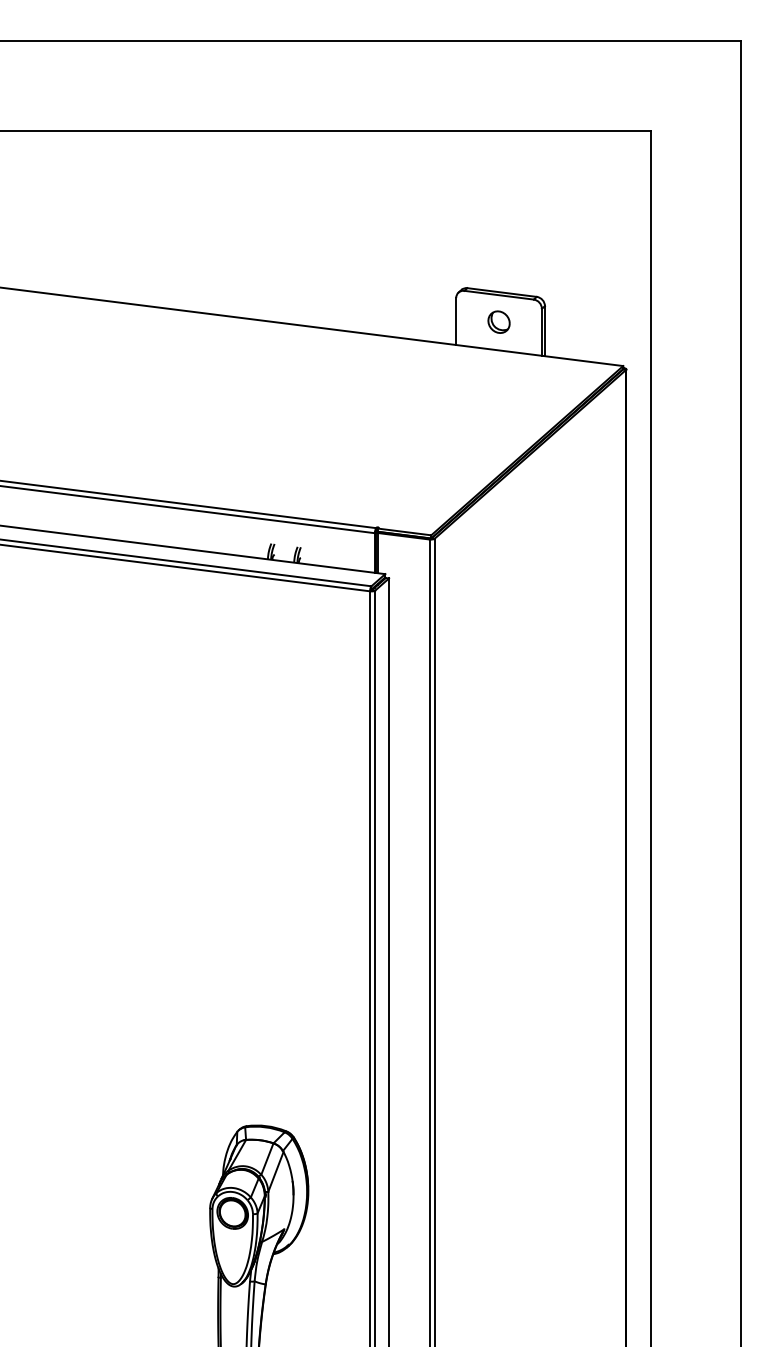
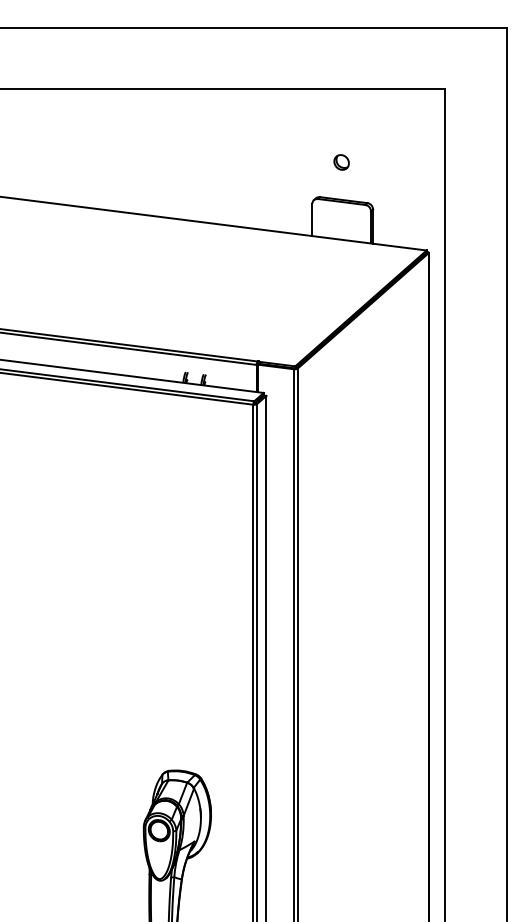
part: (498, 322) -> (341, 162), moved

